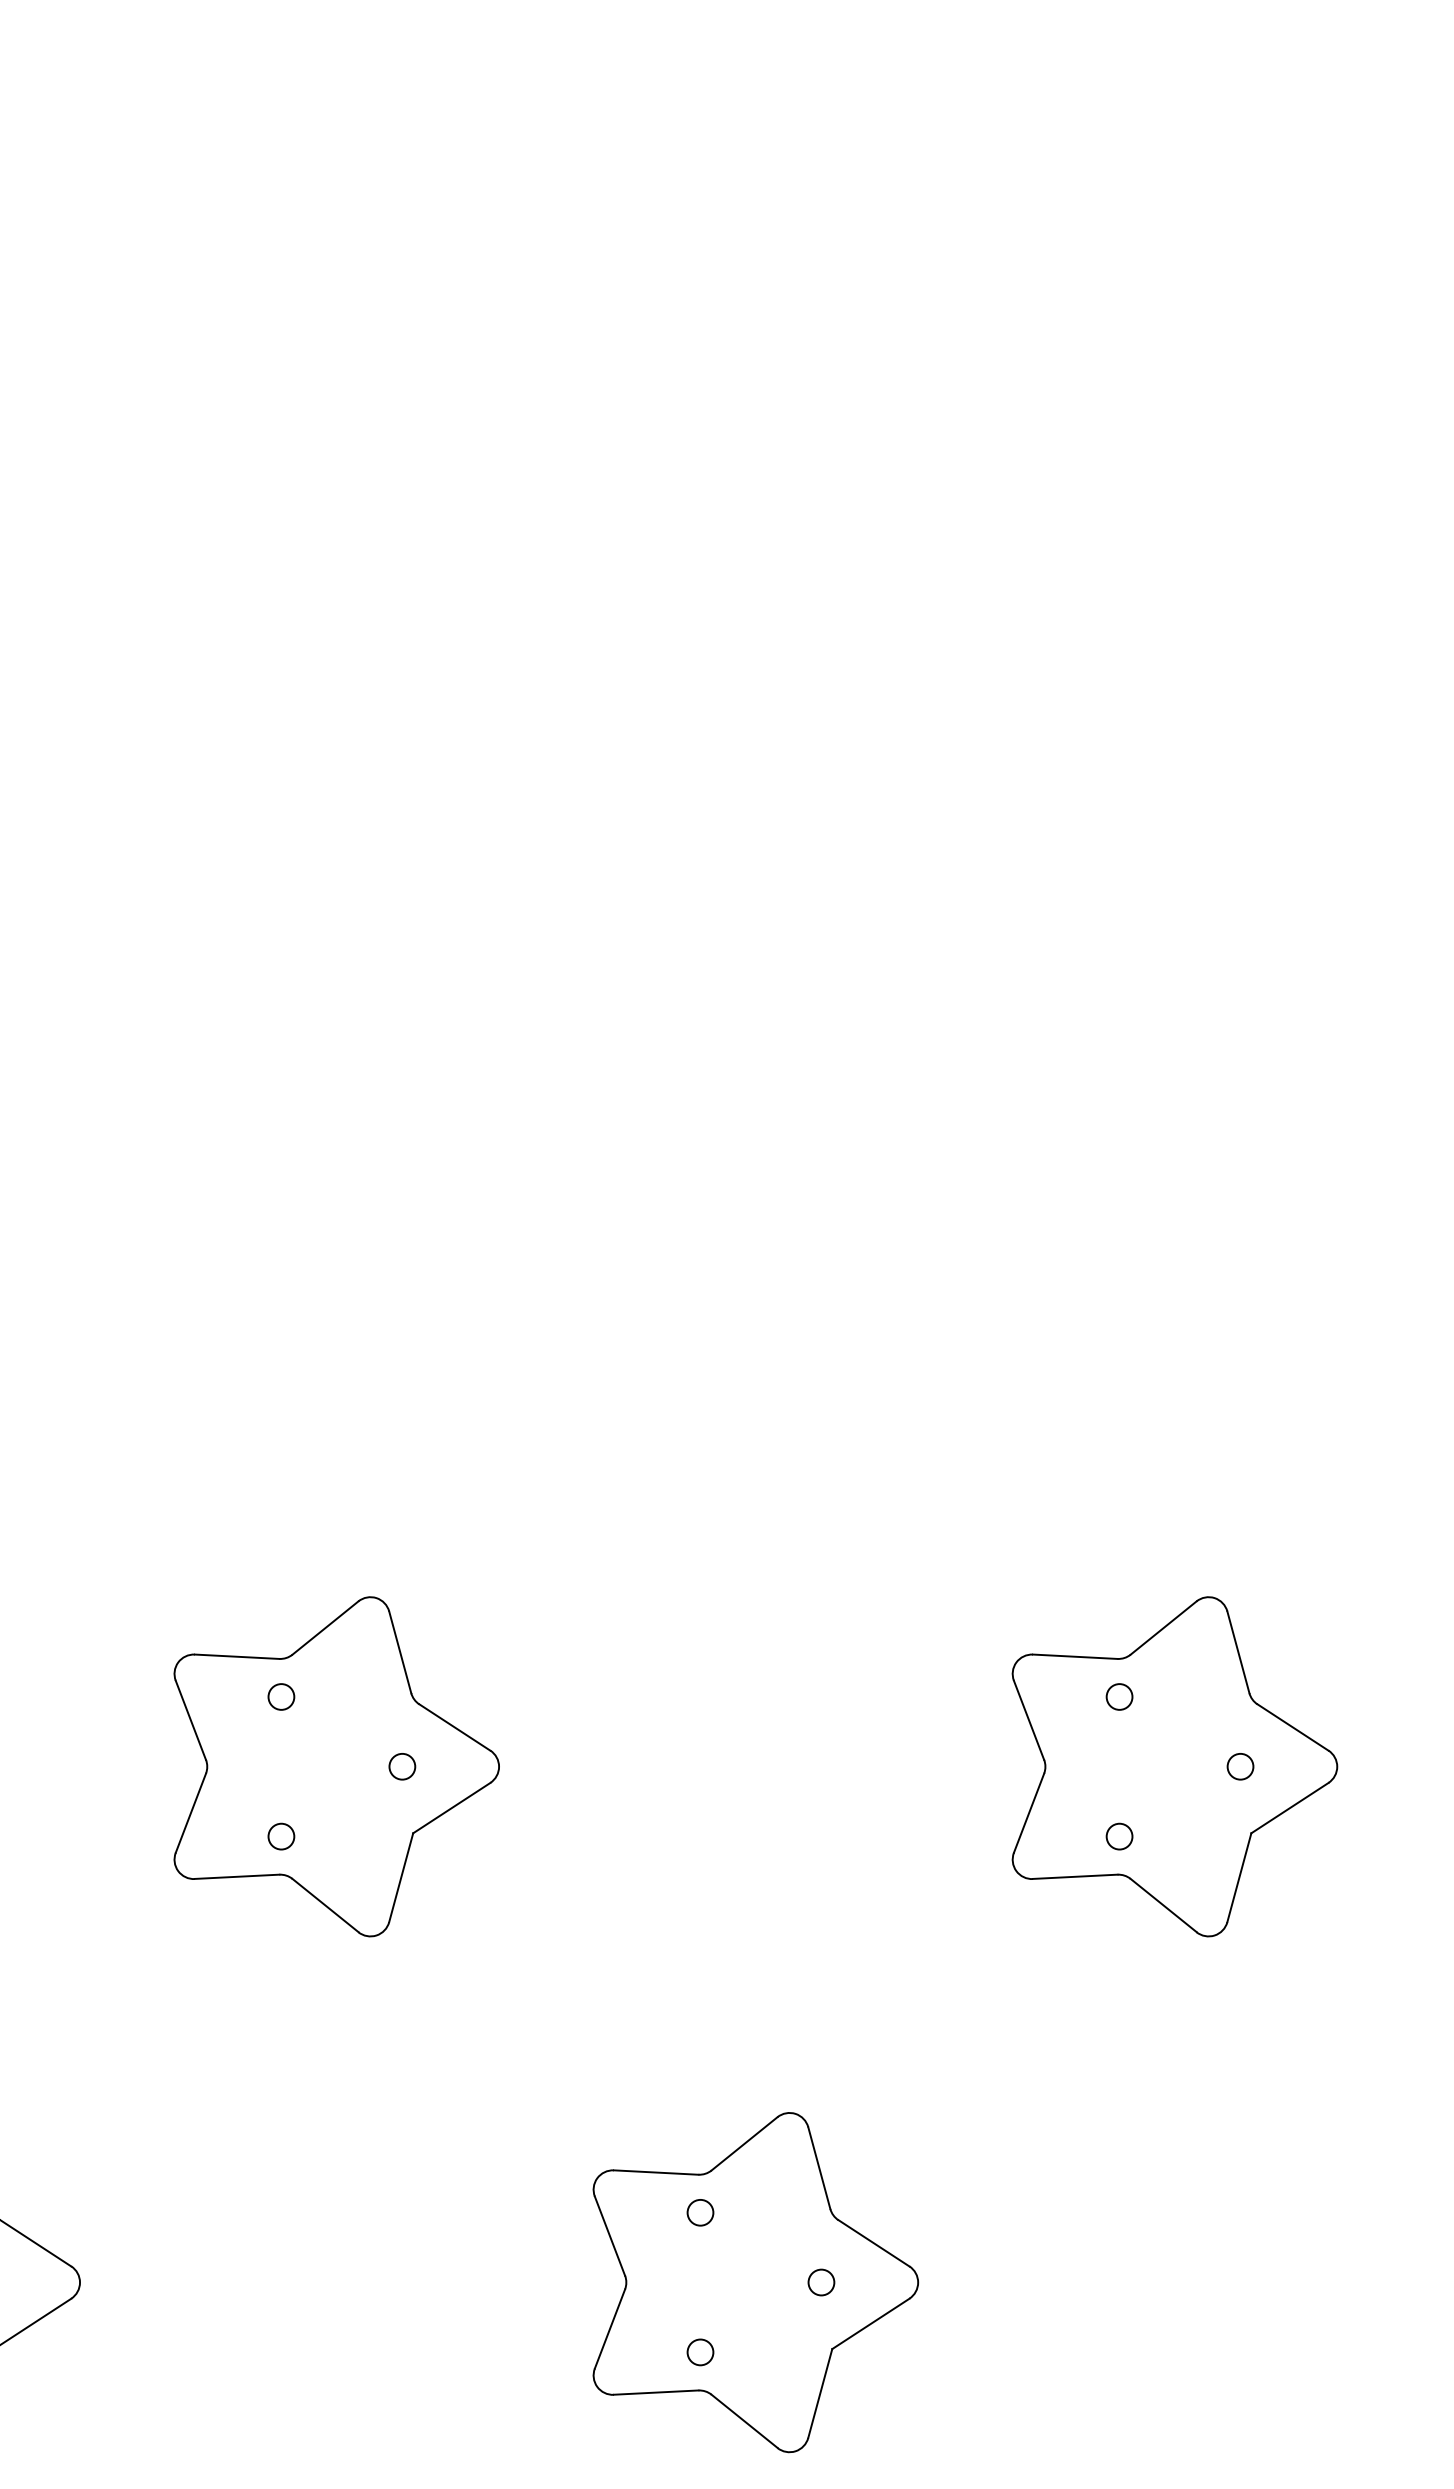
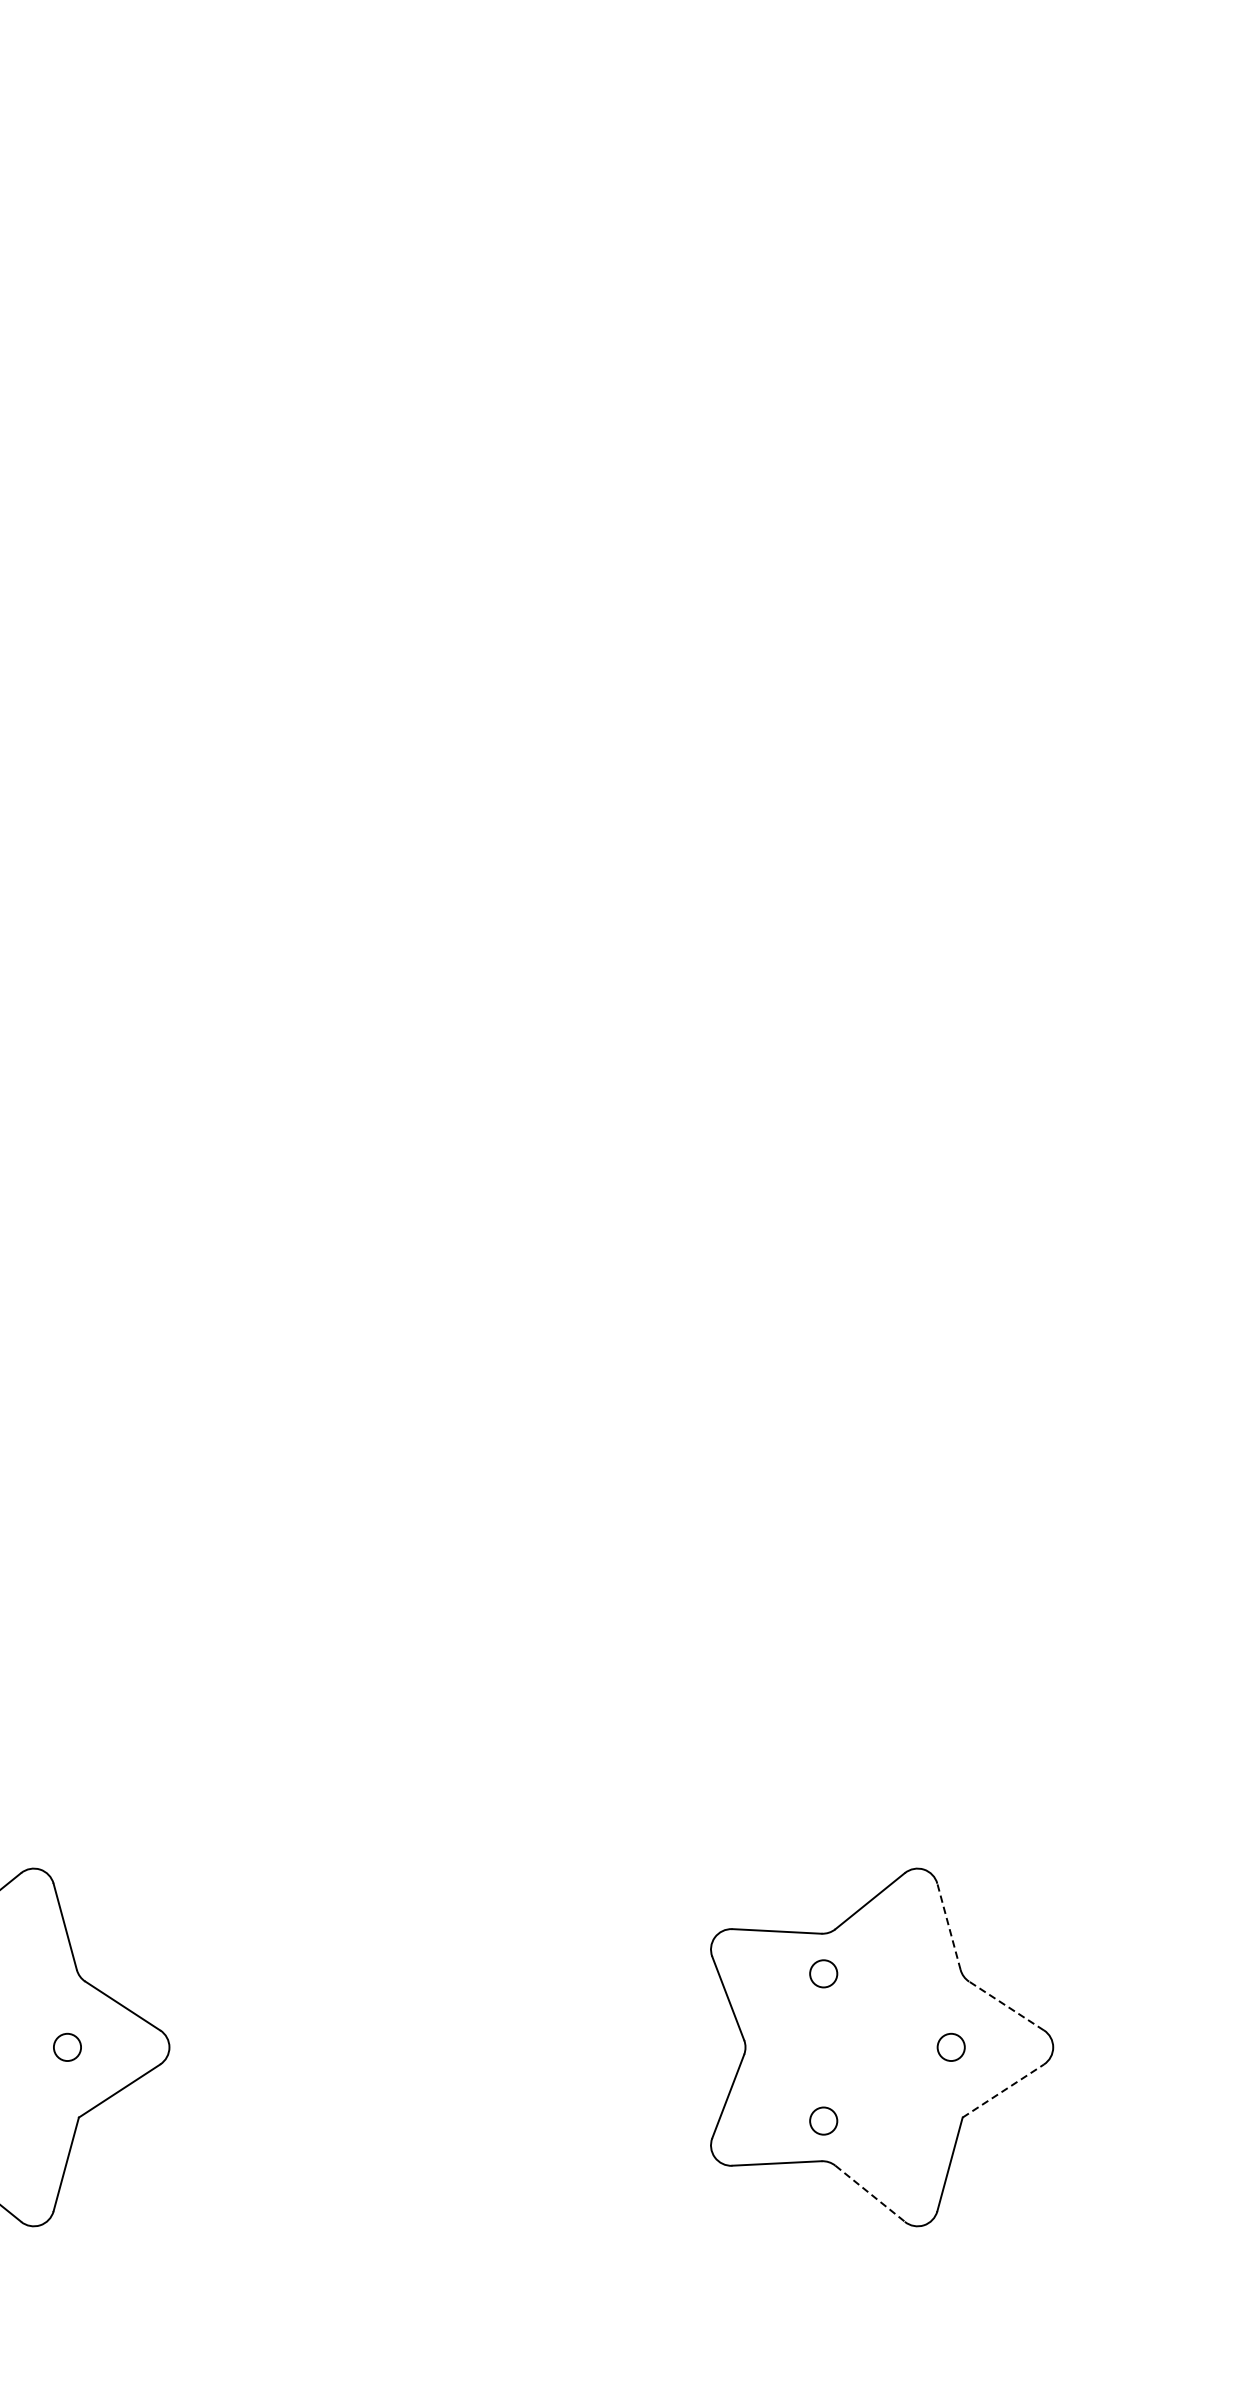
line: (1238, 1651) -> (949, 1925), solid -> dashed
line: (1292, 1727) -> (1006, 2006), solid -> dashed
line: (1290, 1807) -> (1003, 2090), solid -> dashed
line: (1164, 1905) -> (871, 2193), solid -> dashed

